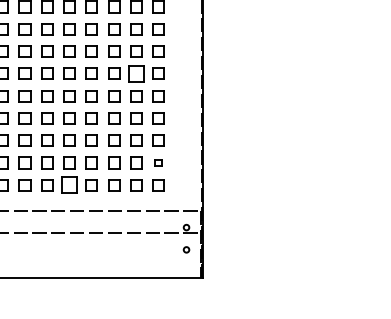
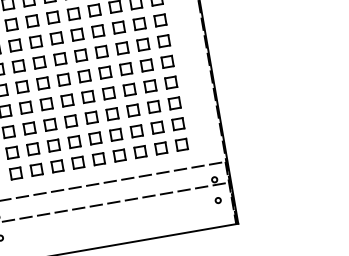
part: (136, 73) -> (143, 44), size x0.71
part: (158, 162) -> (178, 123), size x1.67
part: (69, 185) -> (98, 159), size x0.71

